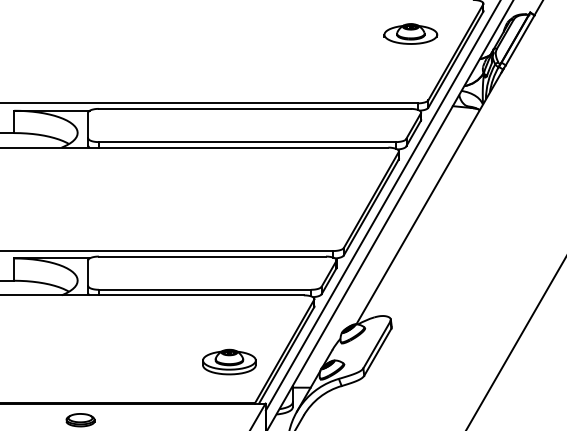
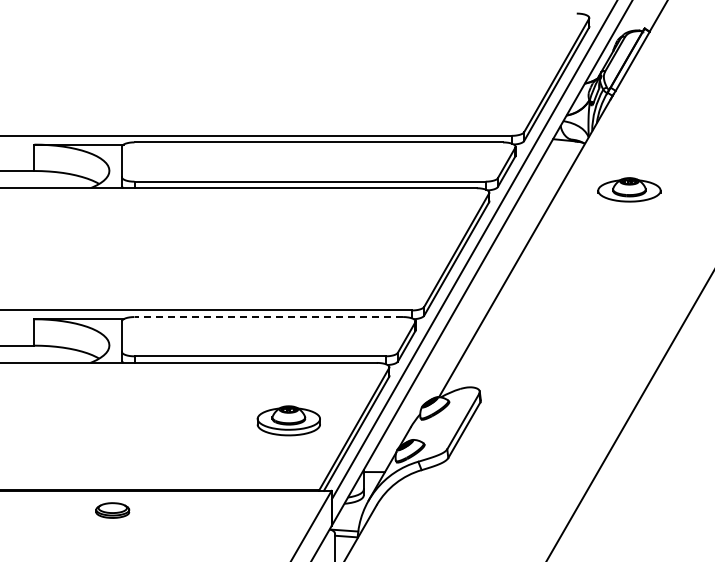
part: (410, 33) -> (629, 189), moved
line: (212, 256) -> (268, 317), solid -> dashed
part: (229, 361) -> (288, 420), moved

